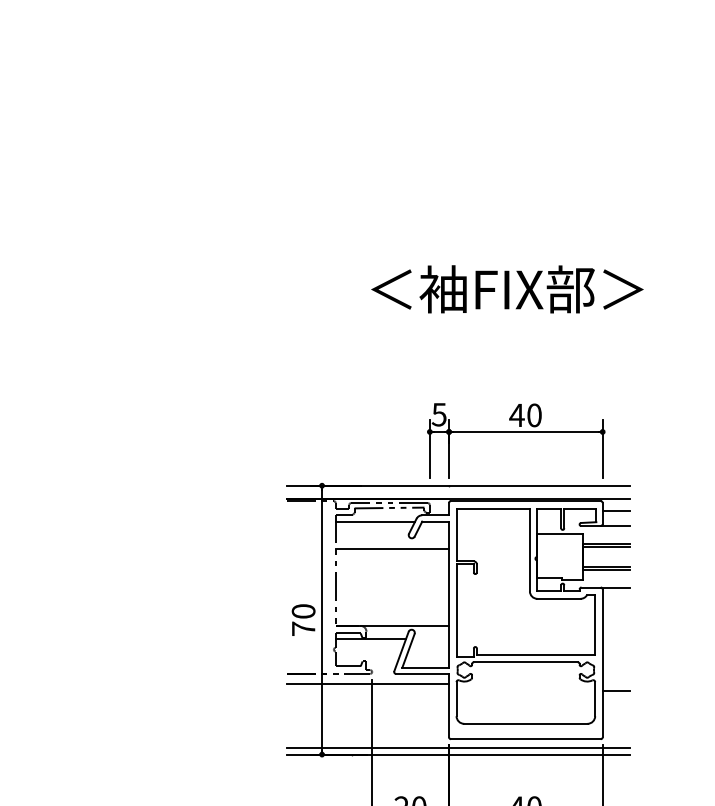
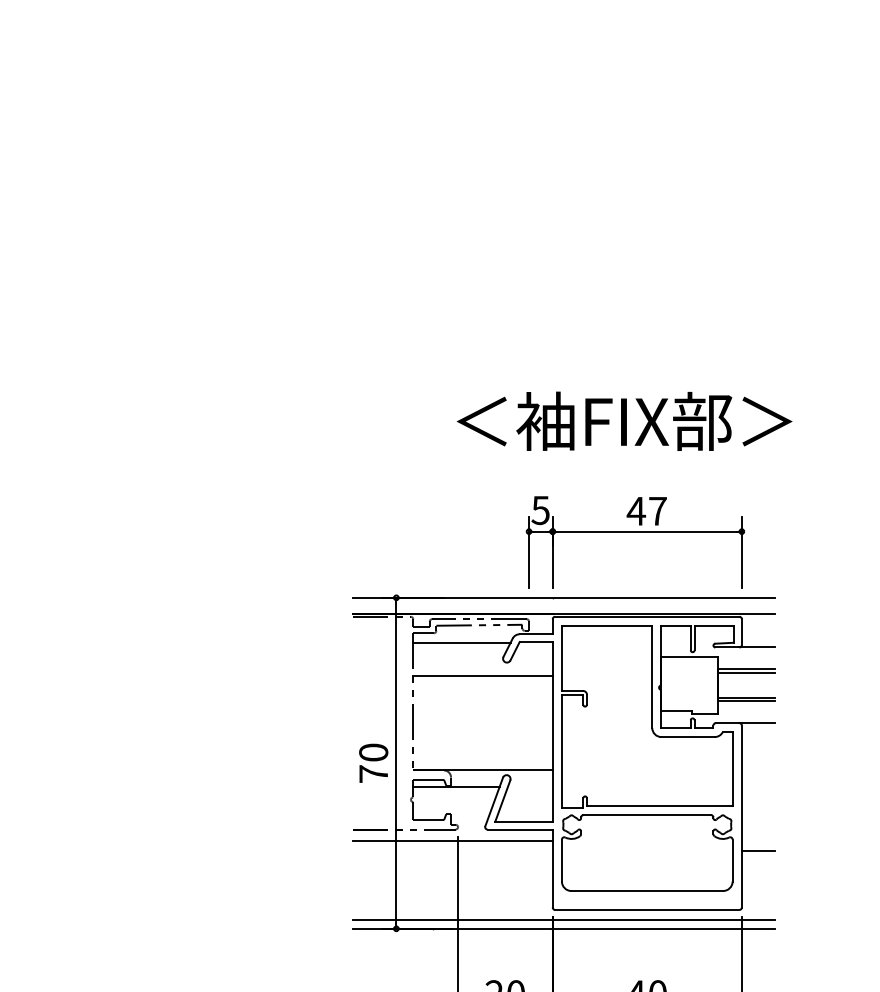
text: (507, 289) -> (624, 421), moved
text: (534, 415) -> (657, 511), 40 -> 47
line: (615, 510) -> (757, 628), removed

